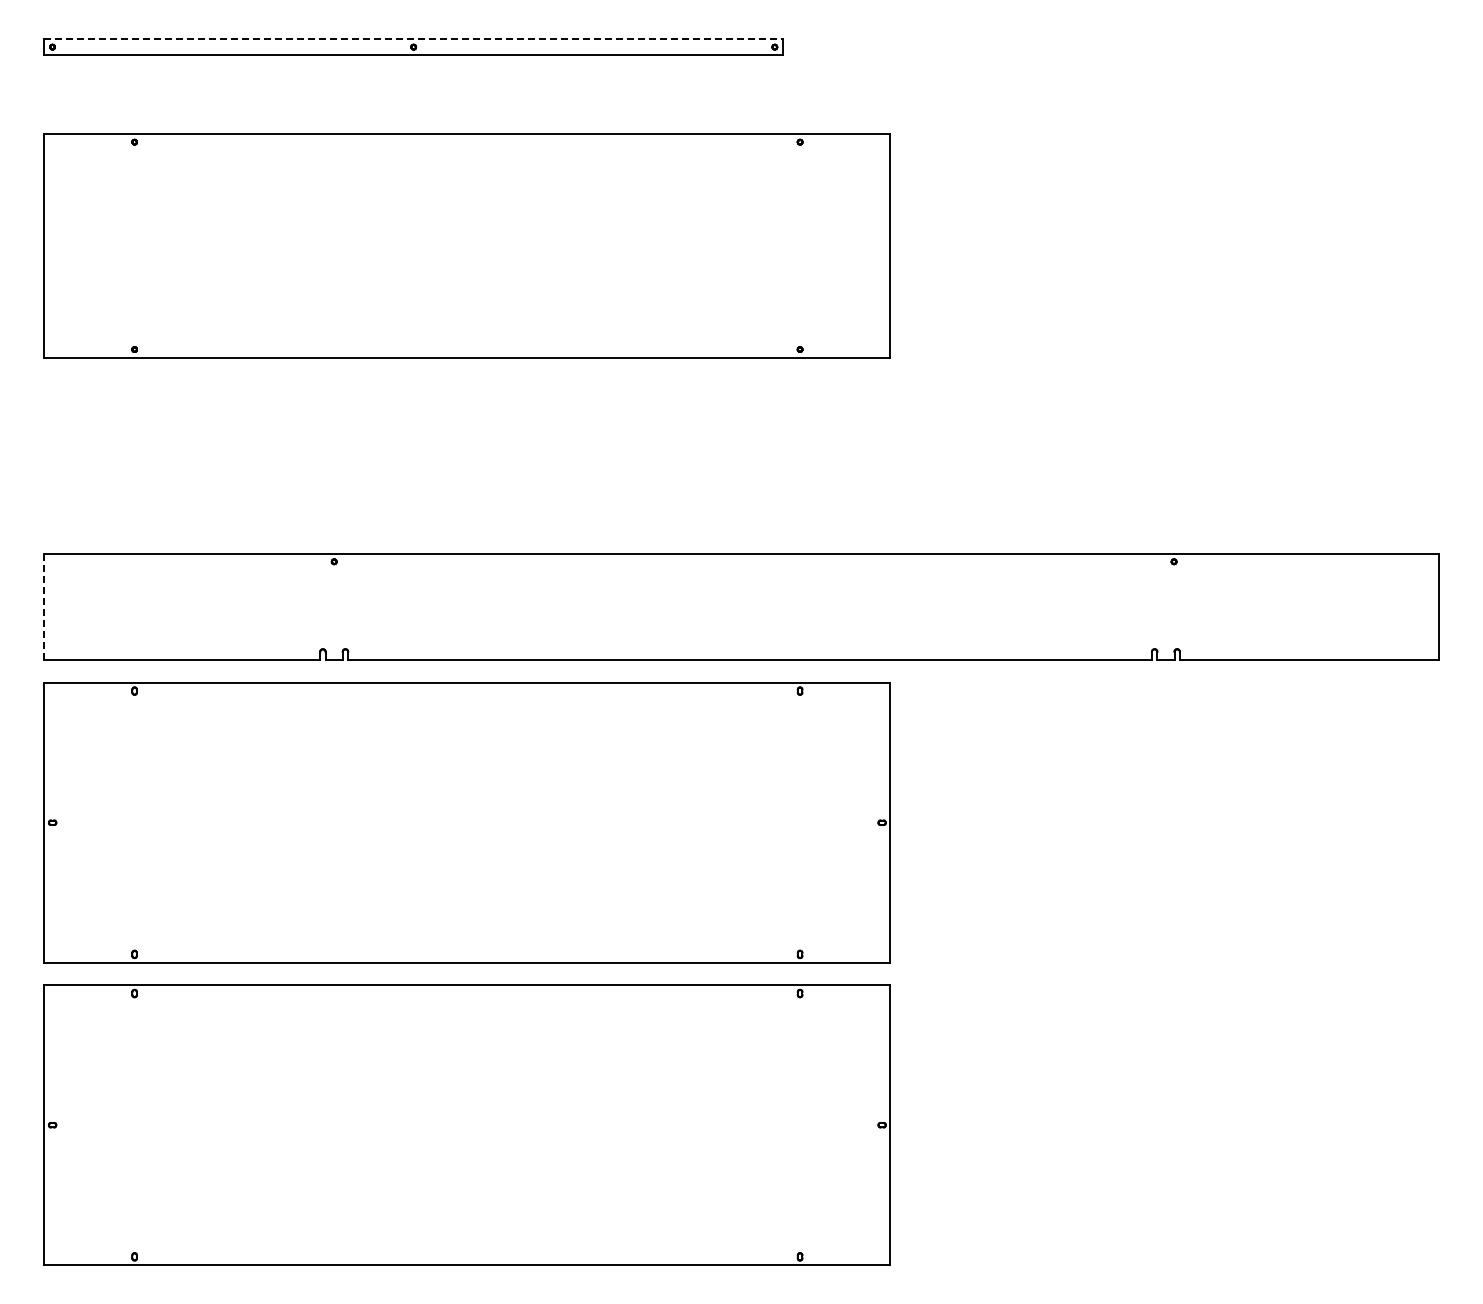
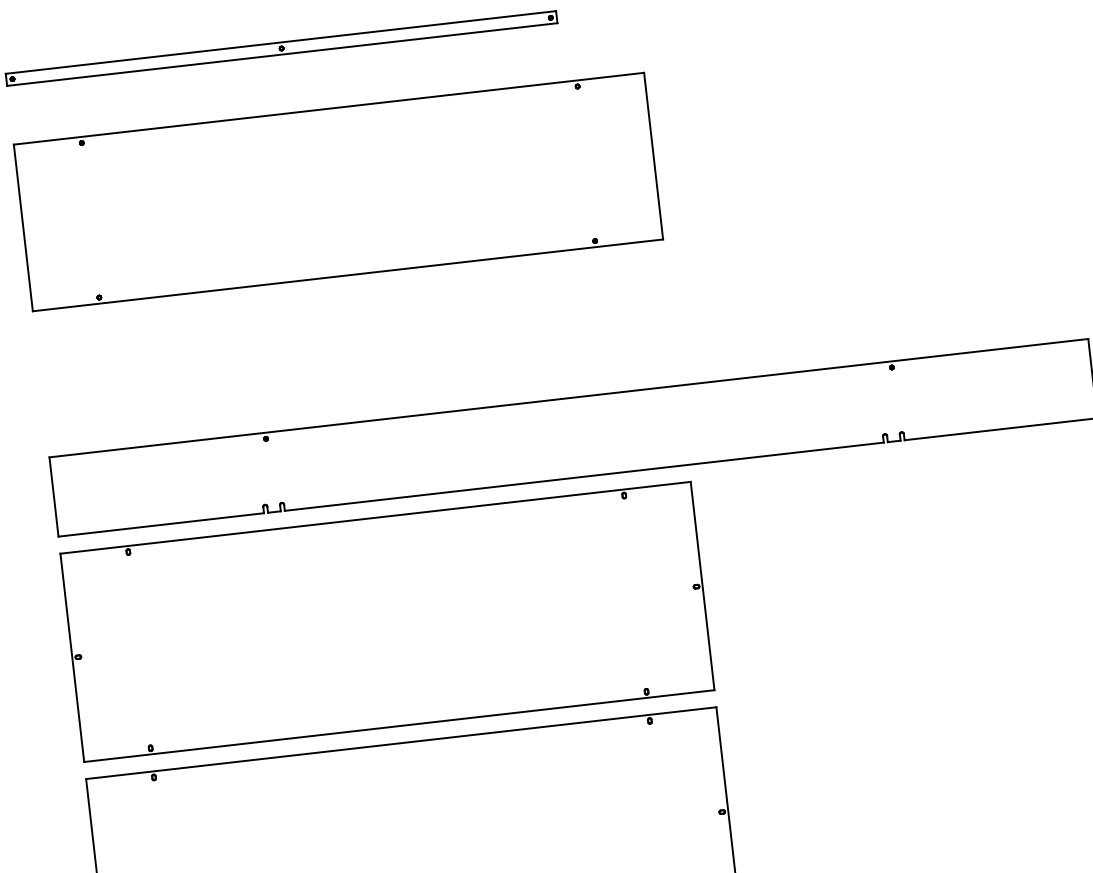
line: (414, 39) -> (281, 42), dashed -> solid
line: (44, 606) -> (53, 496), dashed -> solid

